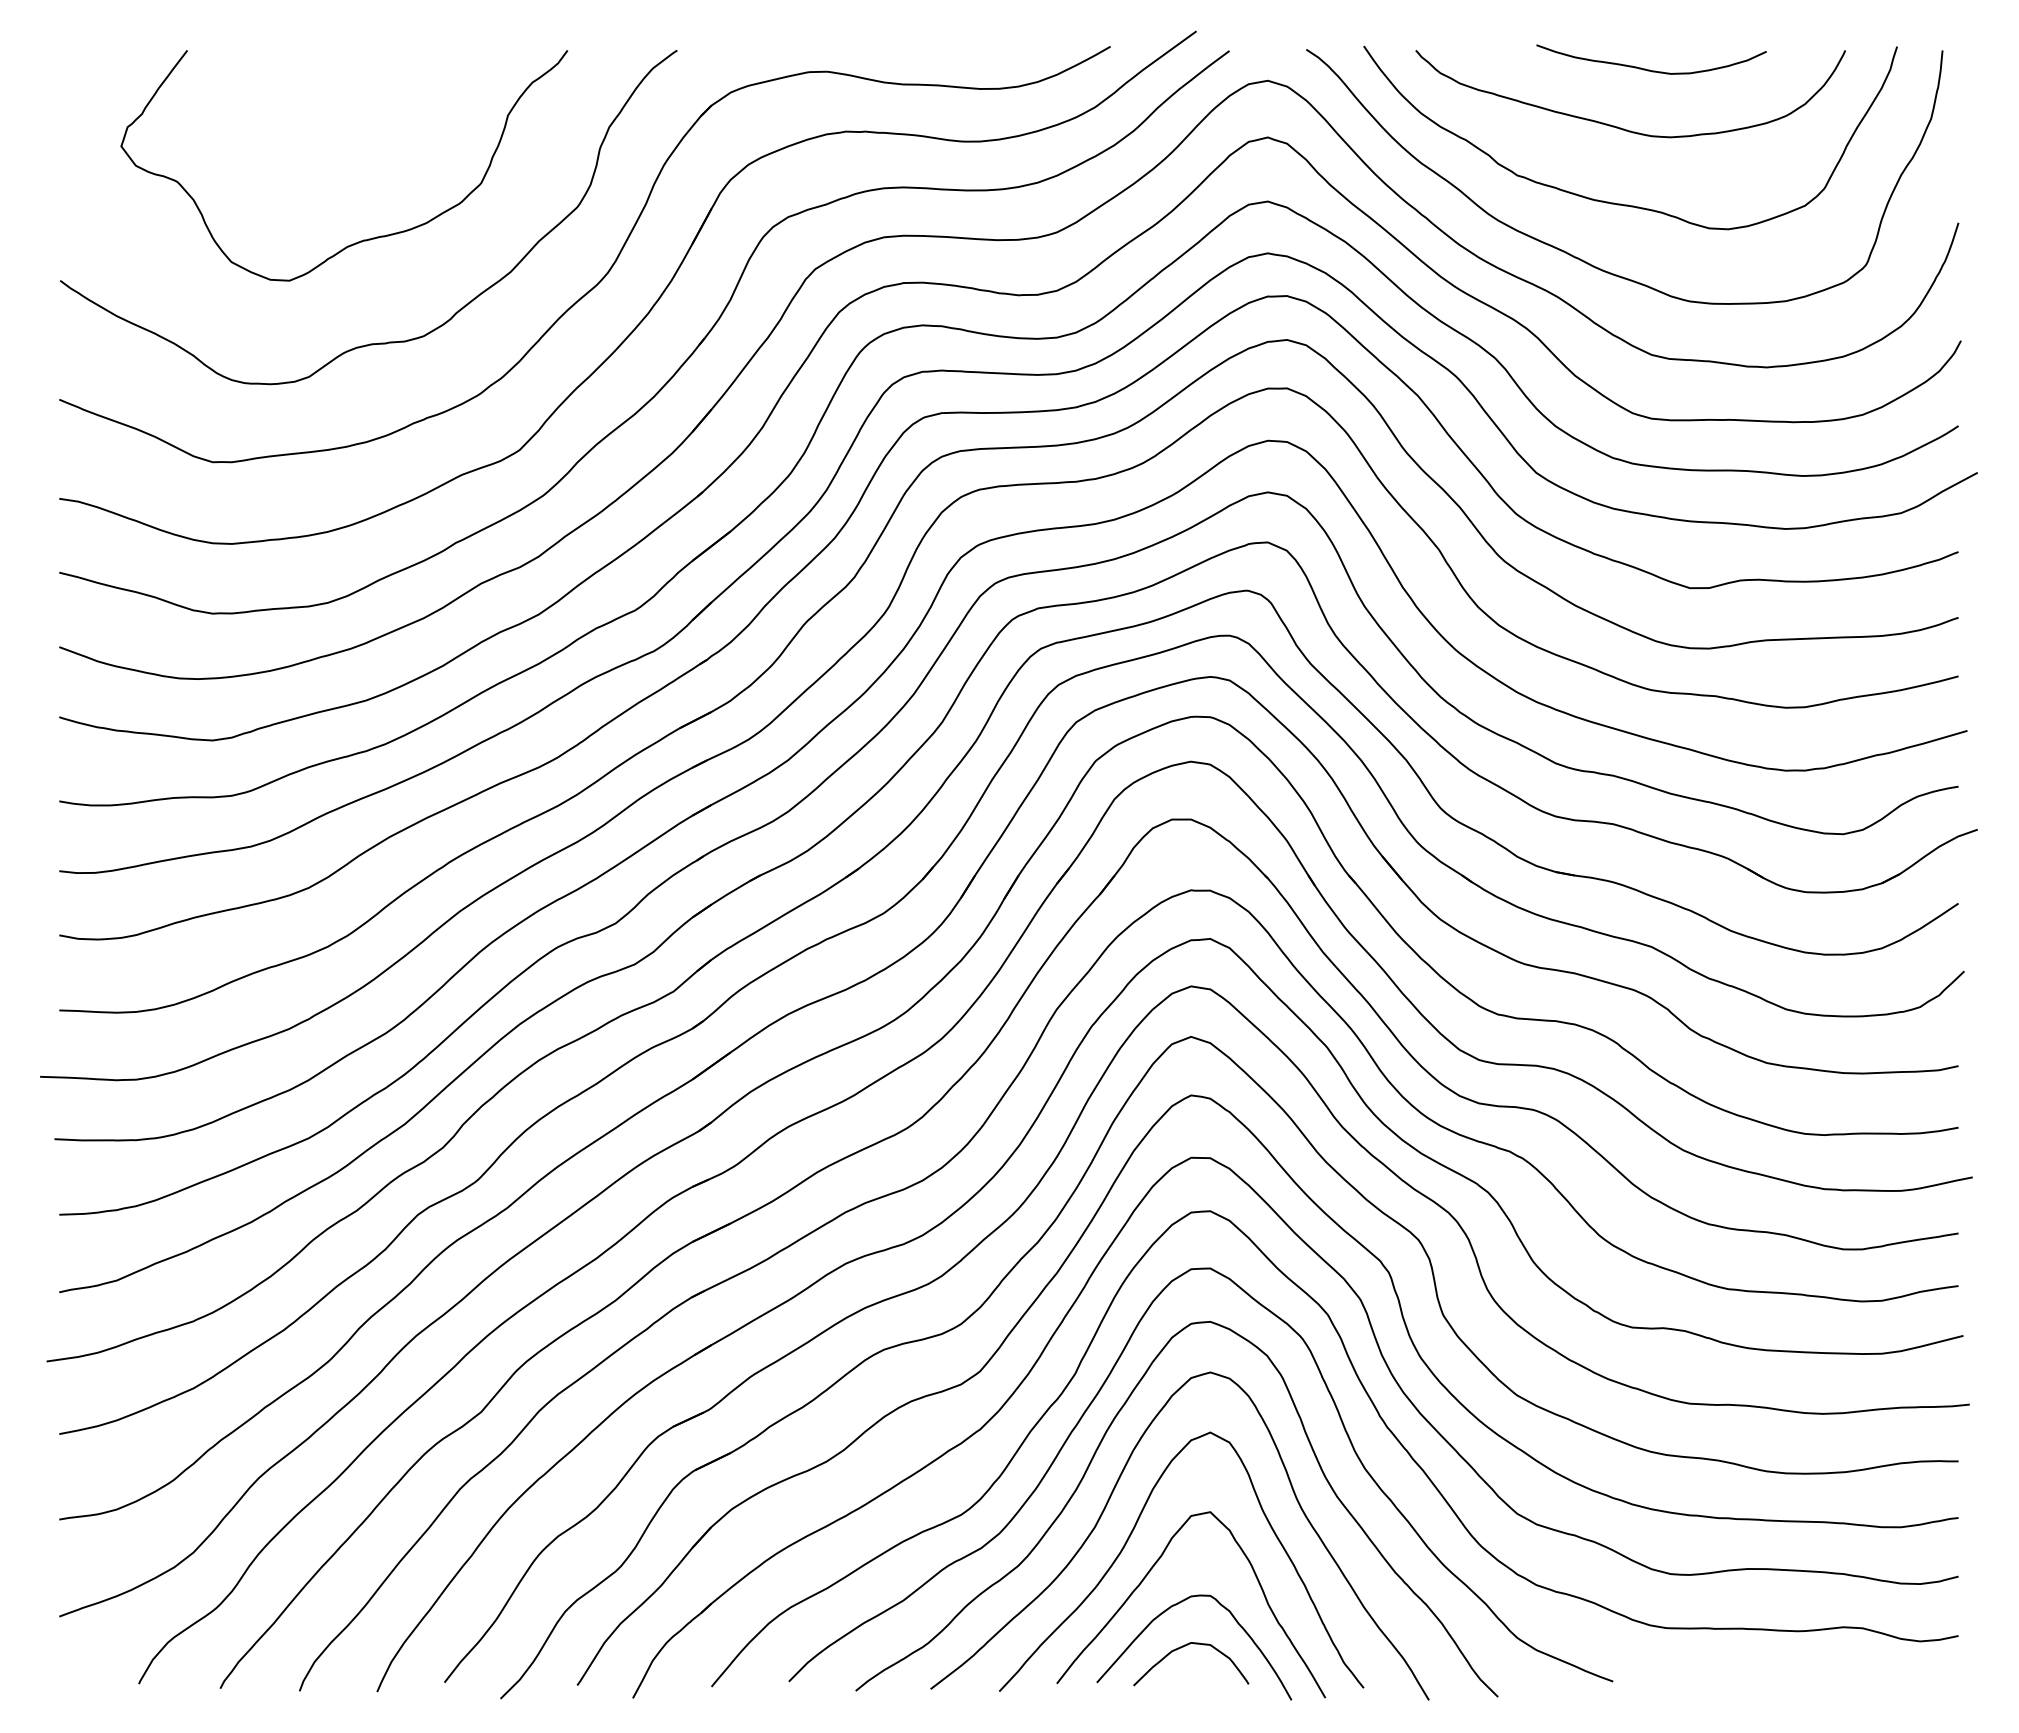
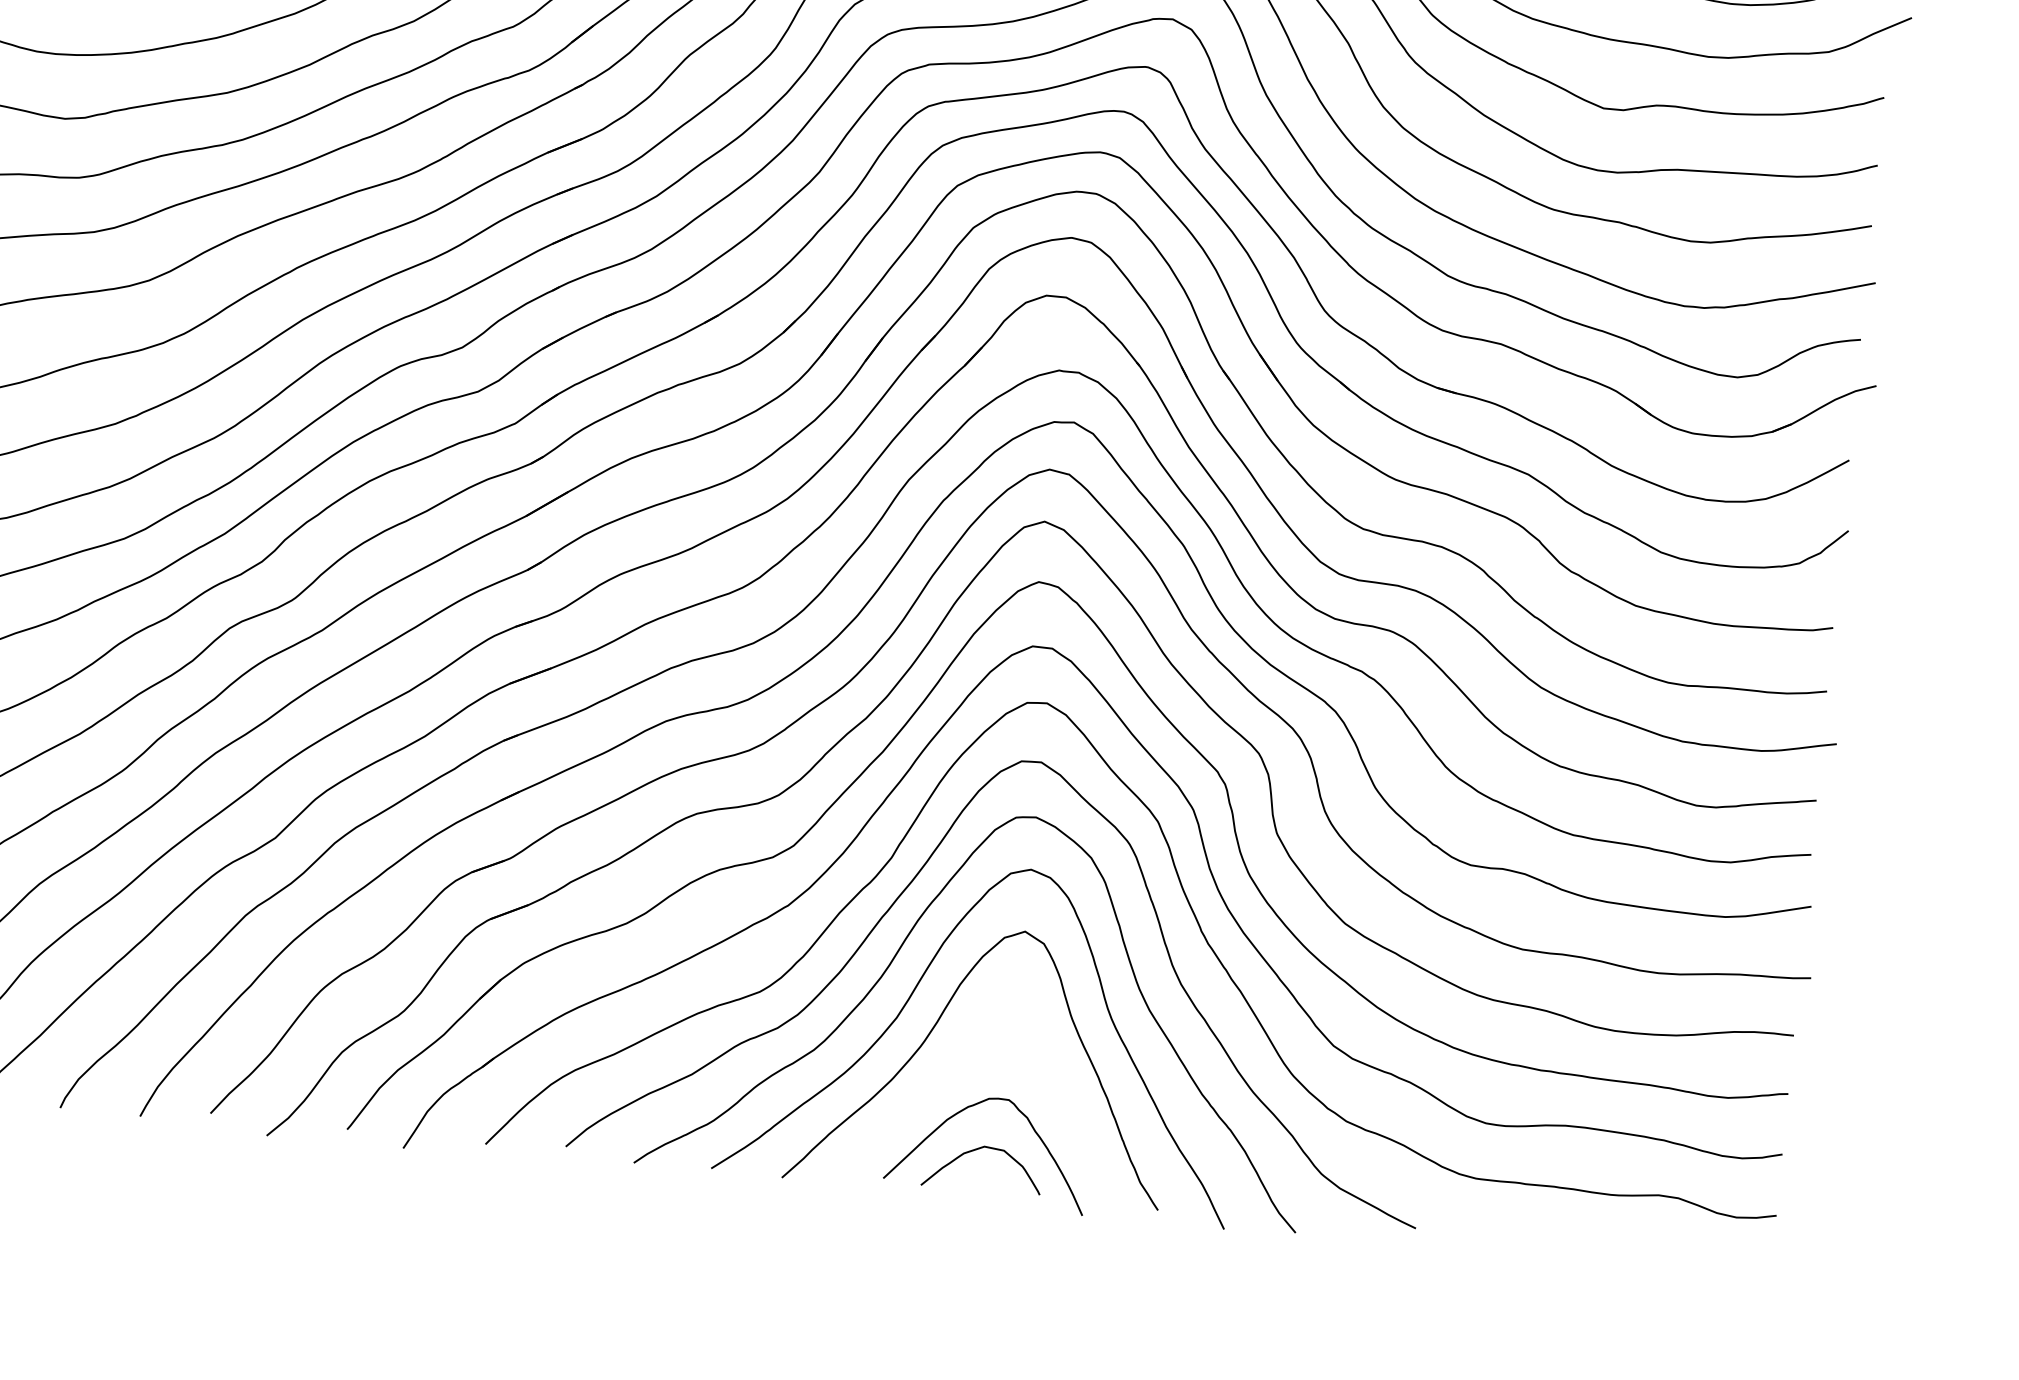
curve: (1148, 1574) -> (947, 1071), removed

